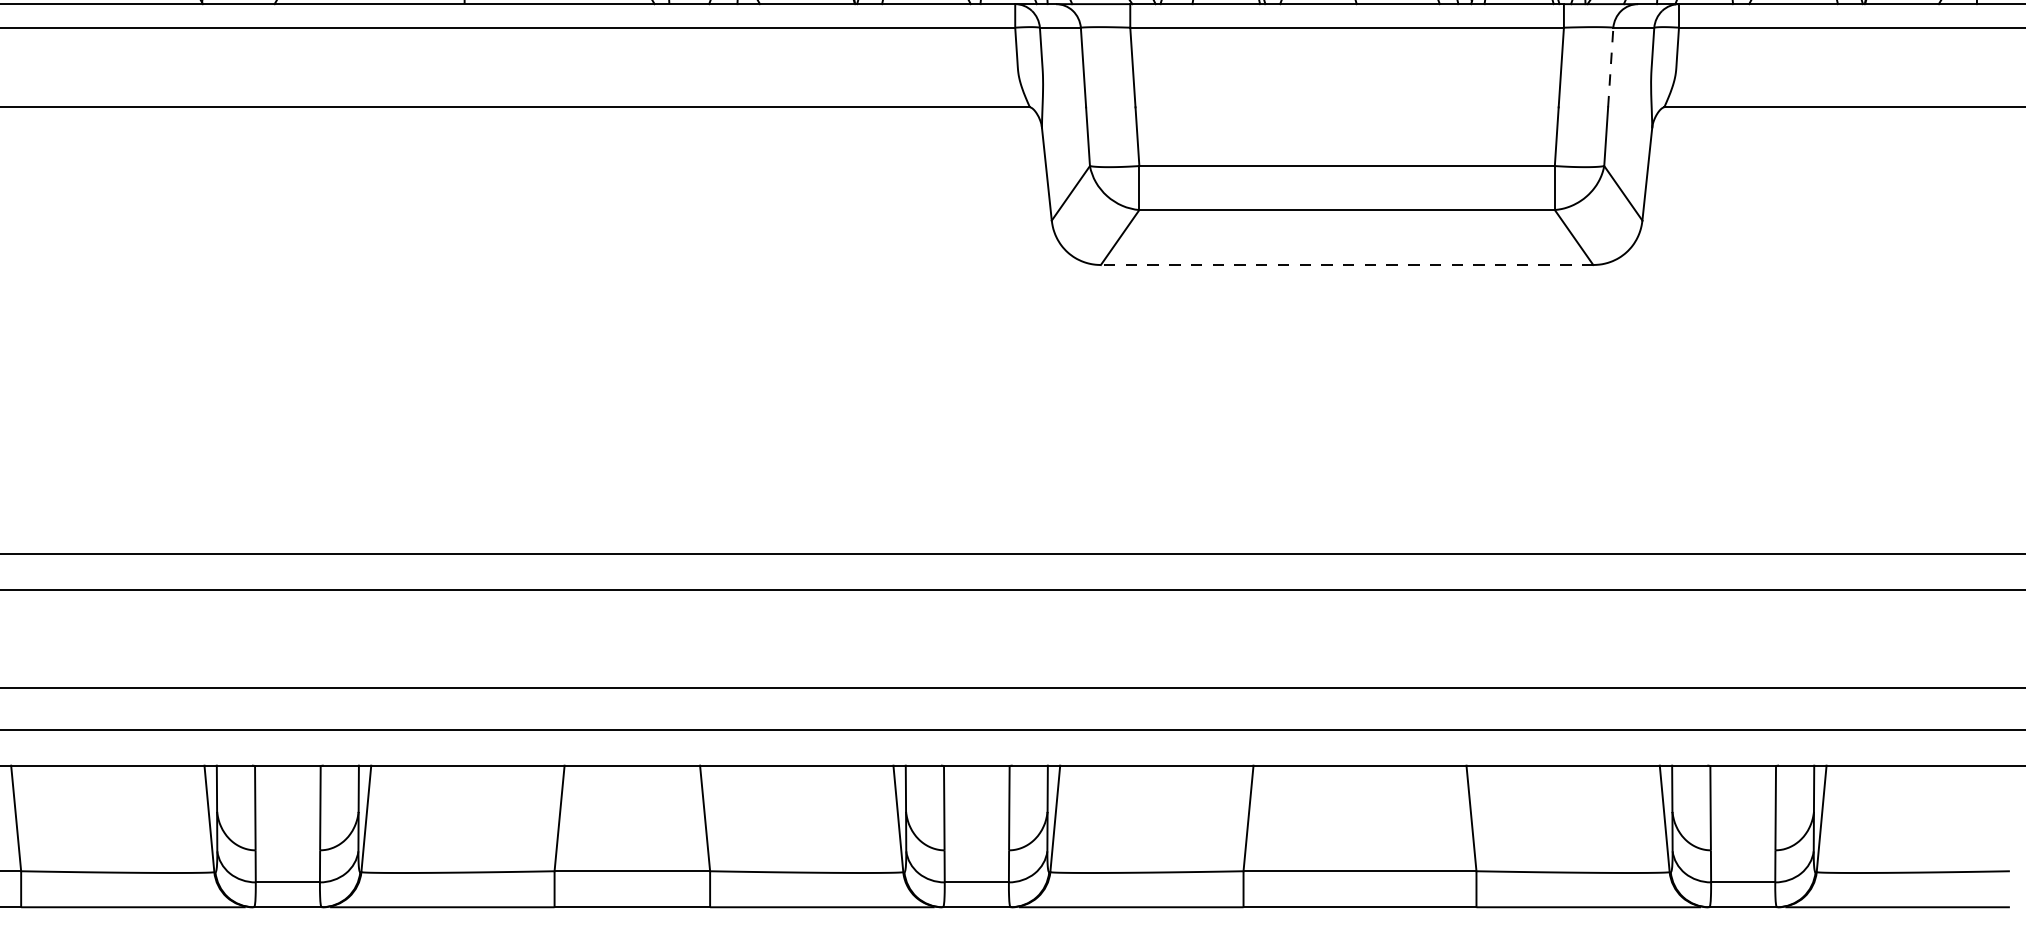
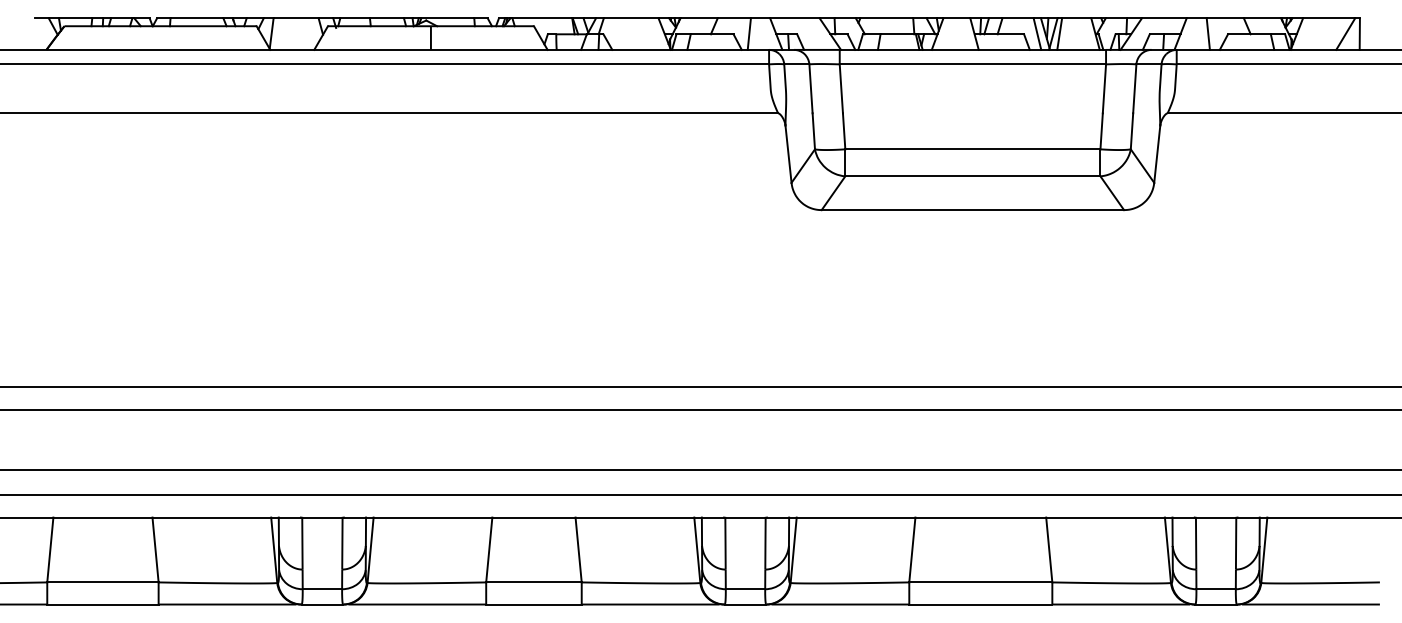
line: (1610, 66) -> (1134, 88), dashed -> solid
line: (1346, 265) -> (972, 210), dashed -> solid

